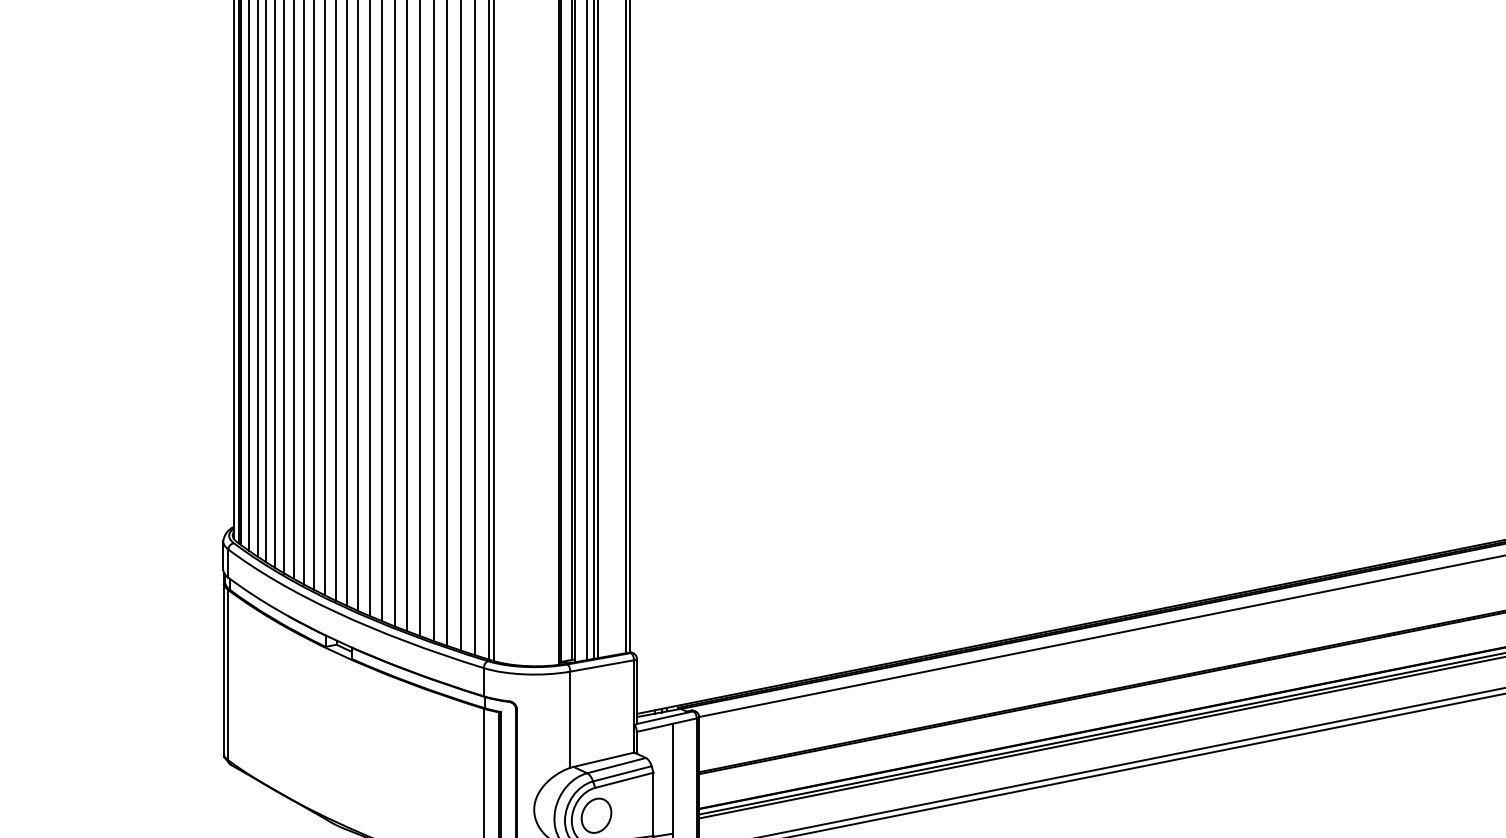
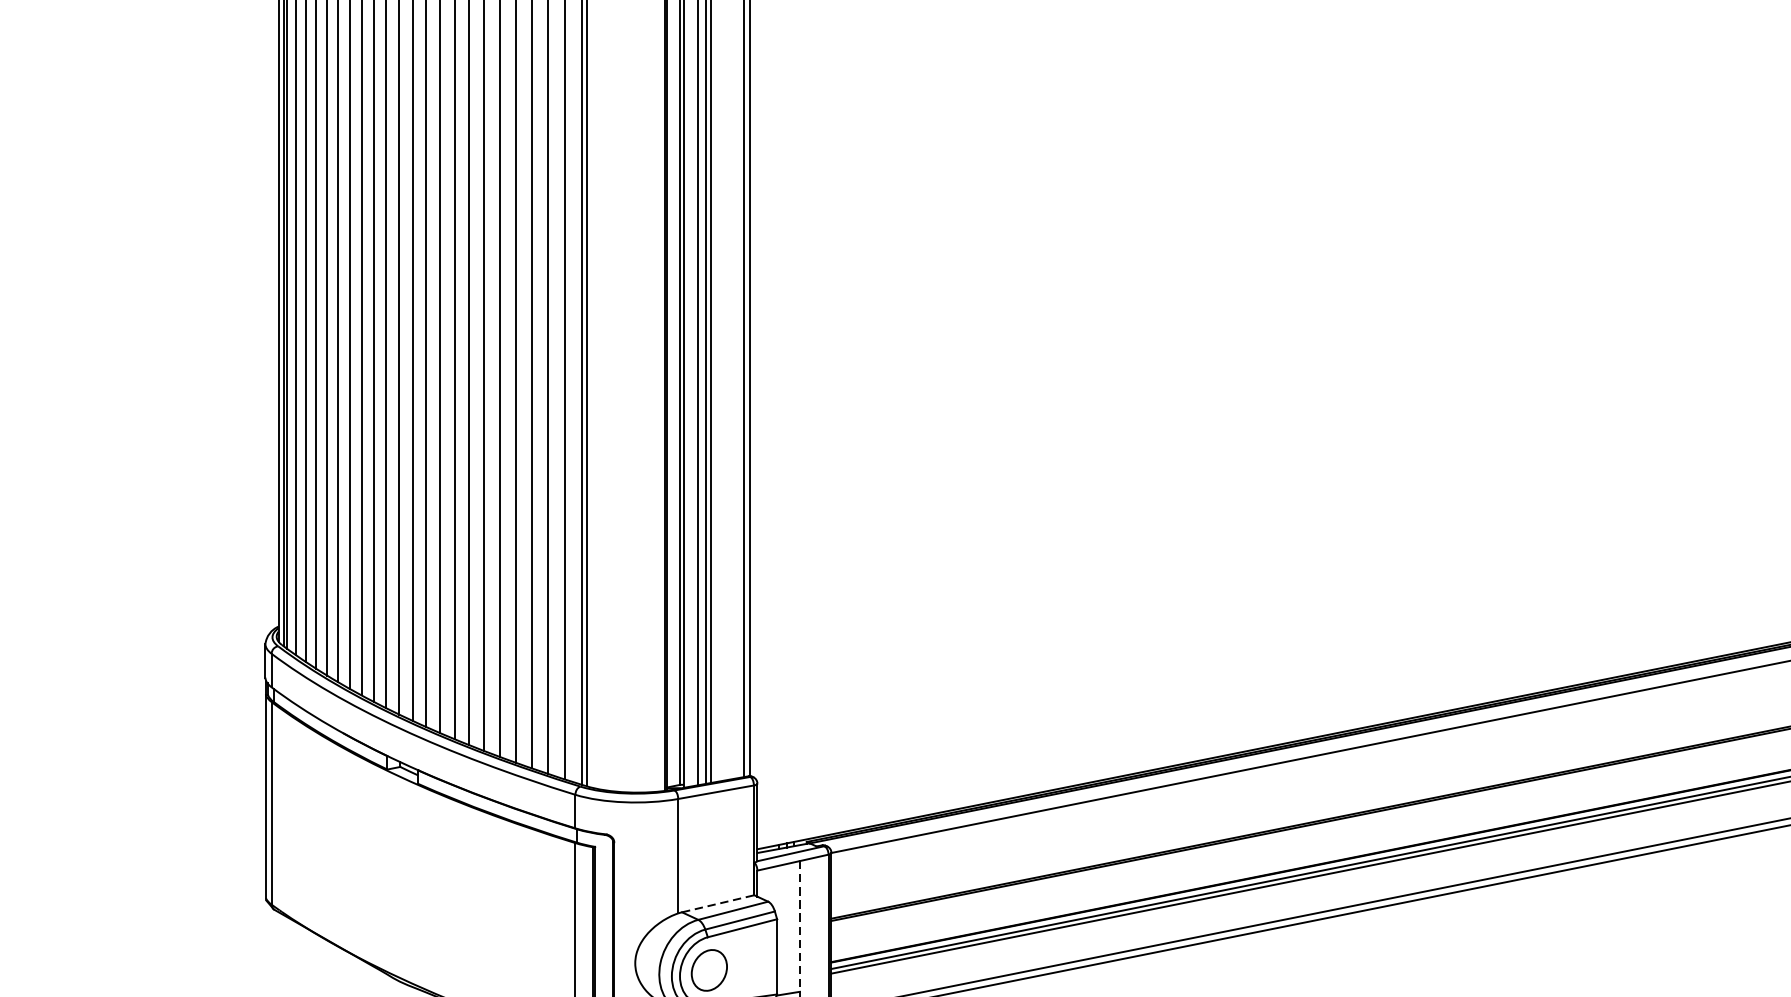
line: (604, 759) -> (718, 903), solid -> dashed
line: (672, 778) -> (799, 926), solid -> dashed

